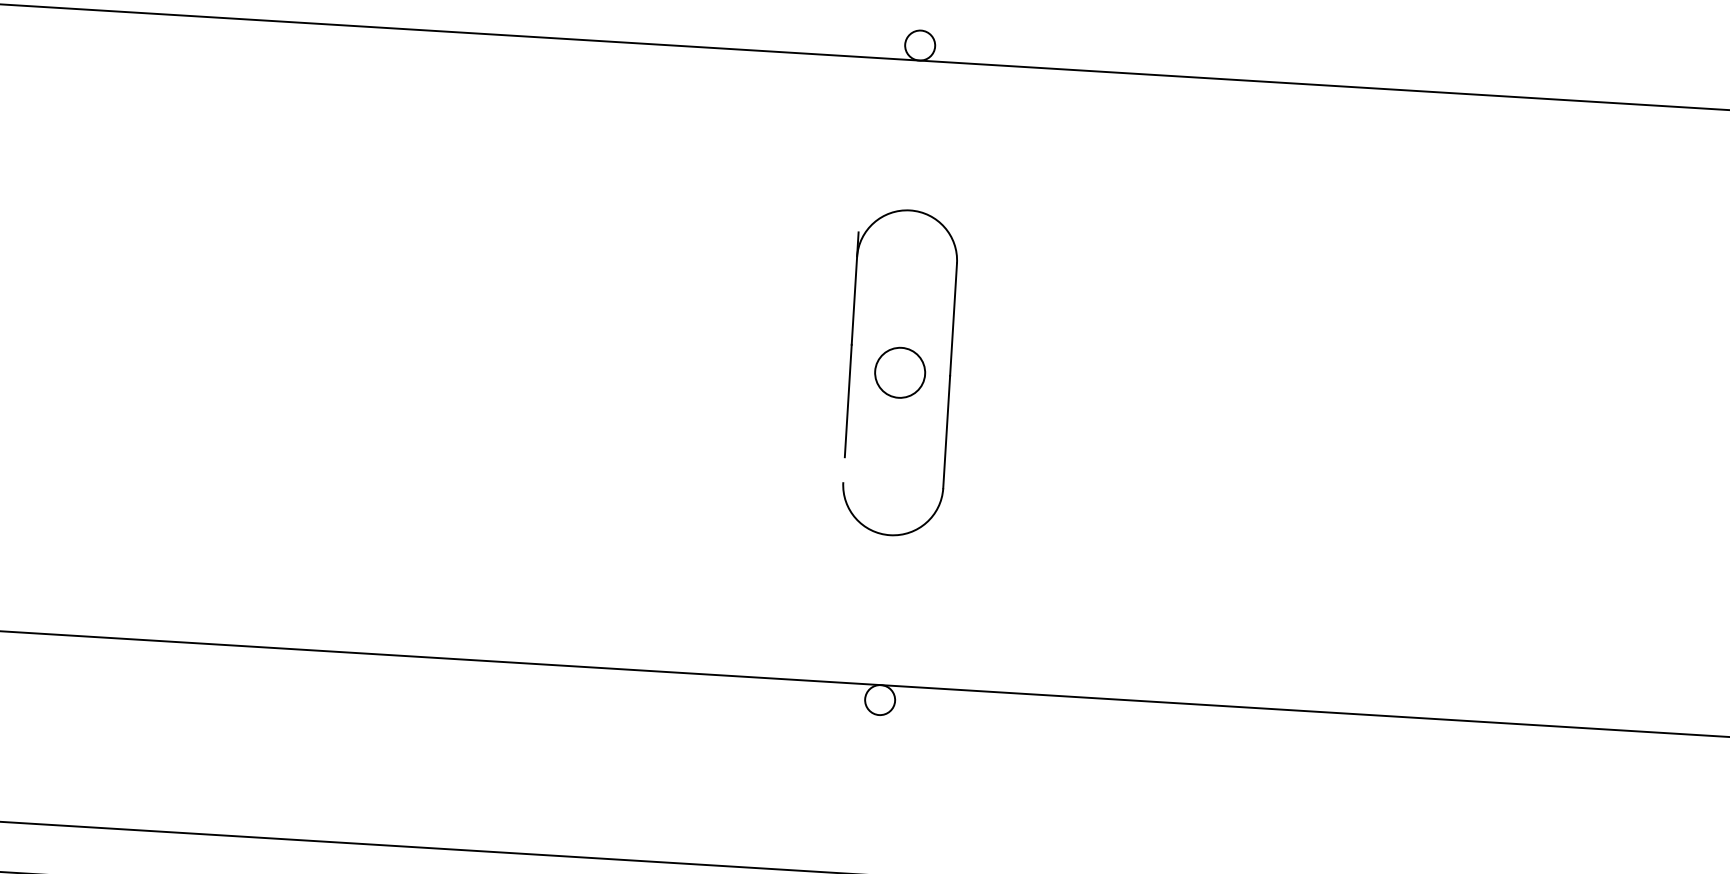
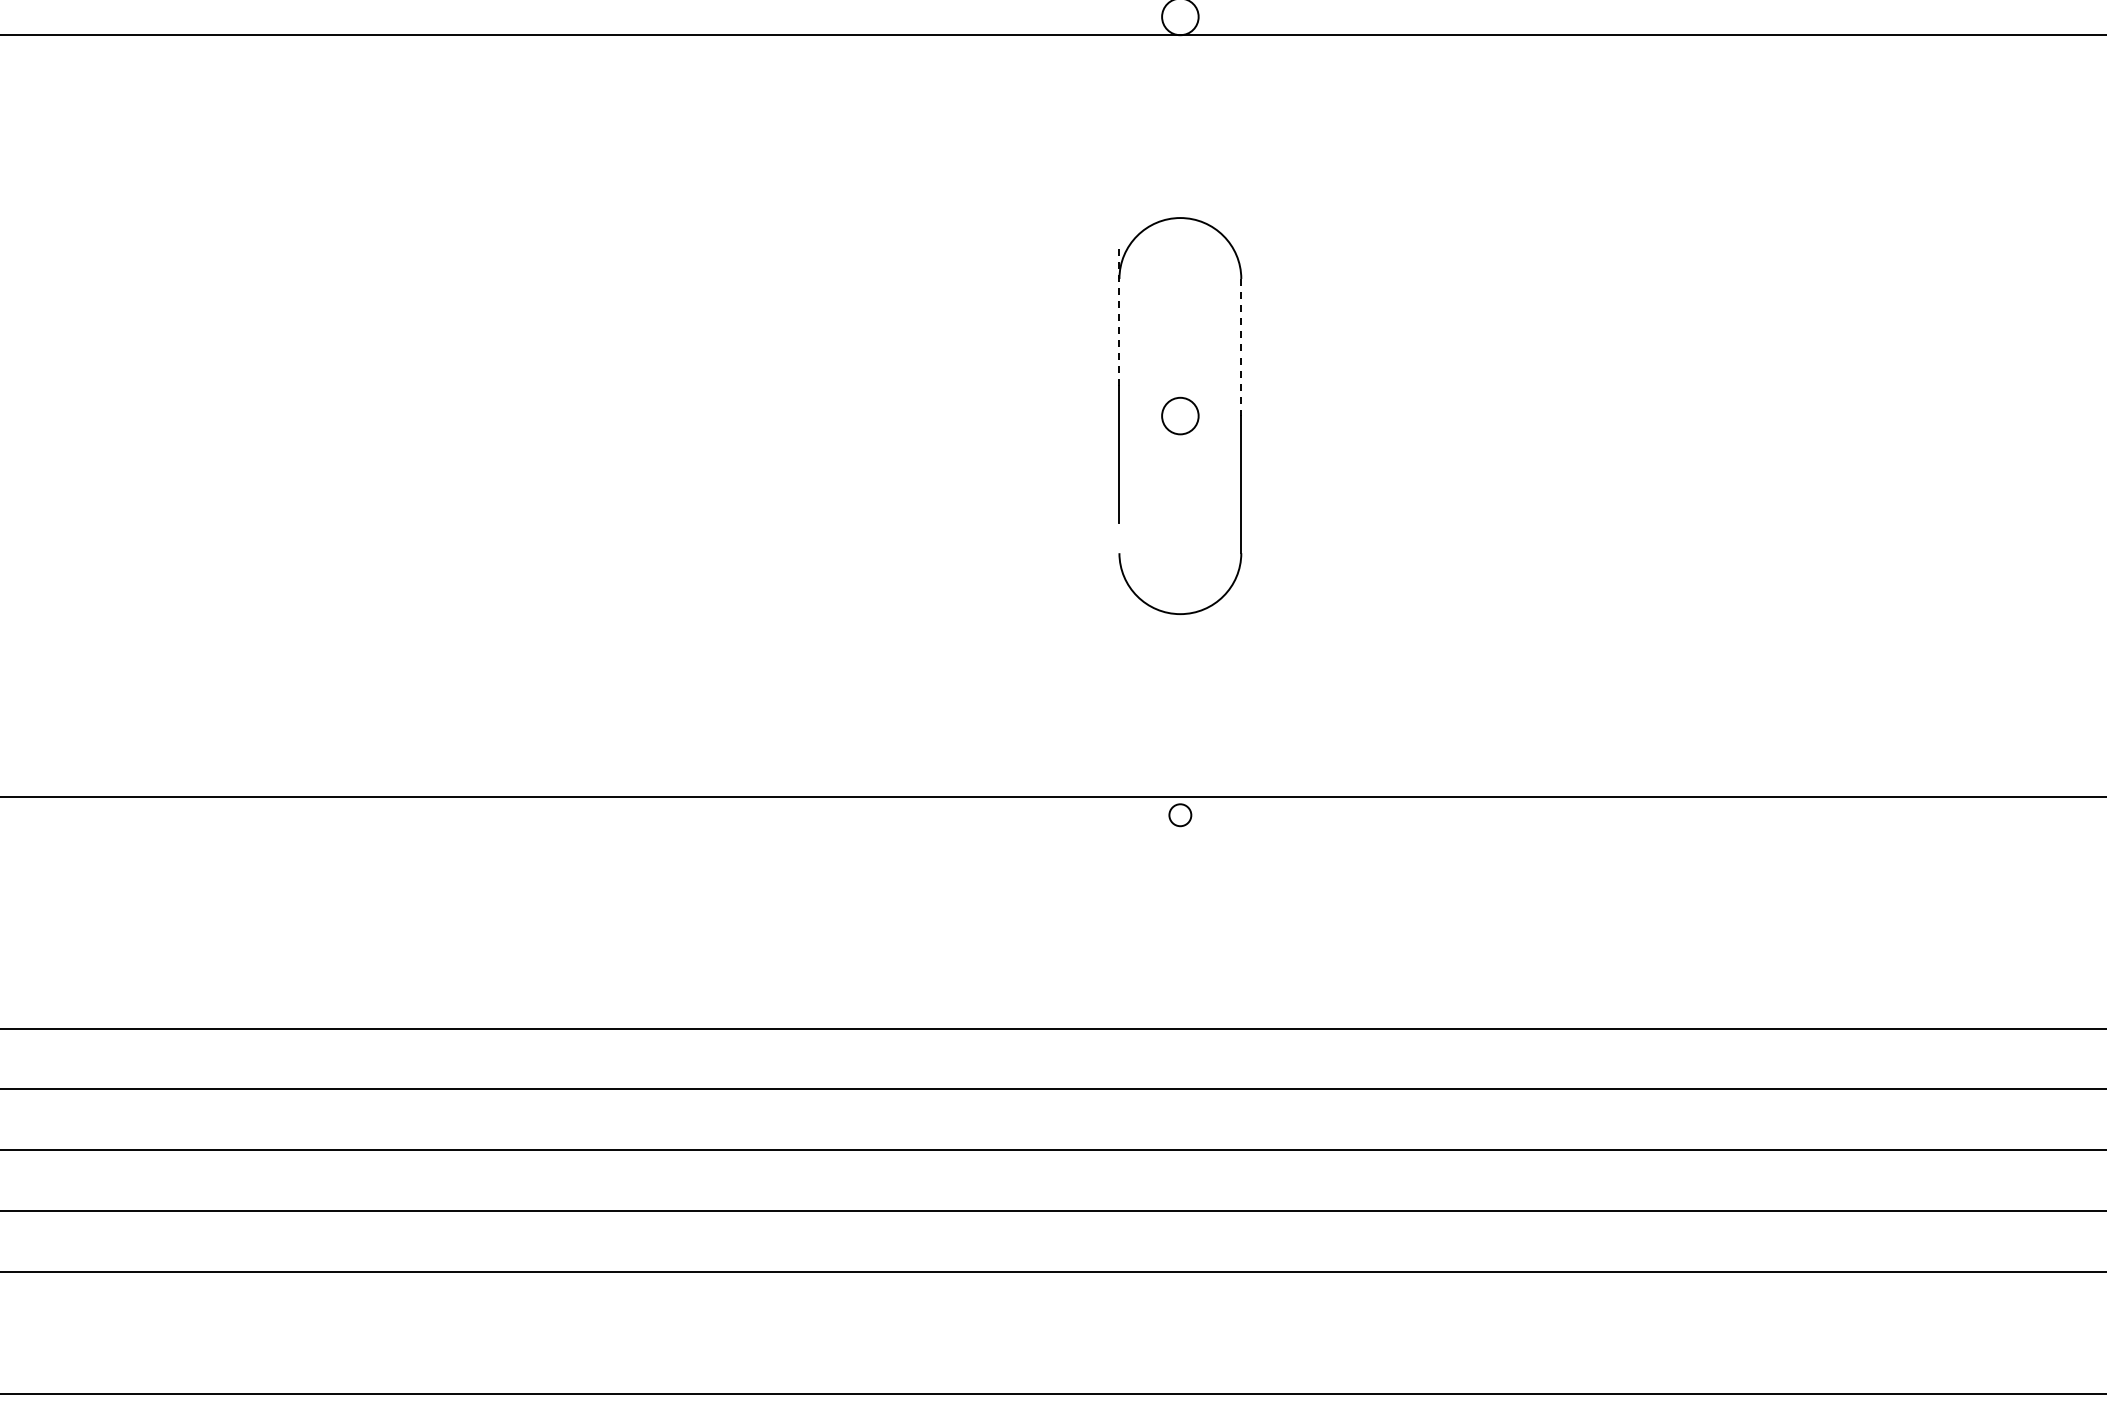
line: (855, 288) -> (1119, 317), solid -> dashed
line: (953, 319) -> (1241, 347), solid -> dashed
circle: (899, 372) -> (1179, 415), size x0.6
circle: (880, 699) -> (1180, 814), size x0.6

